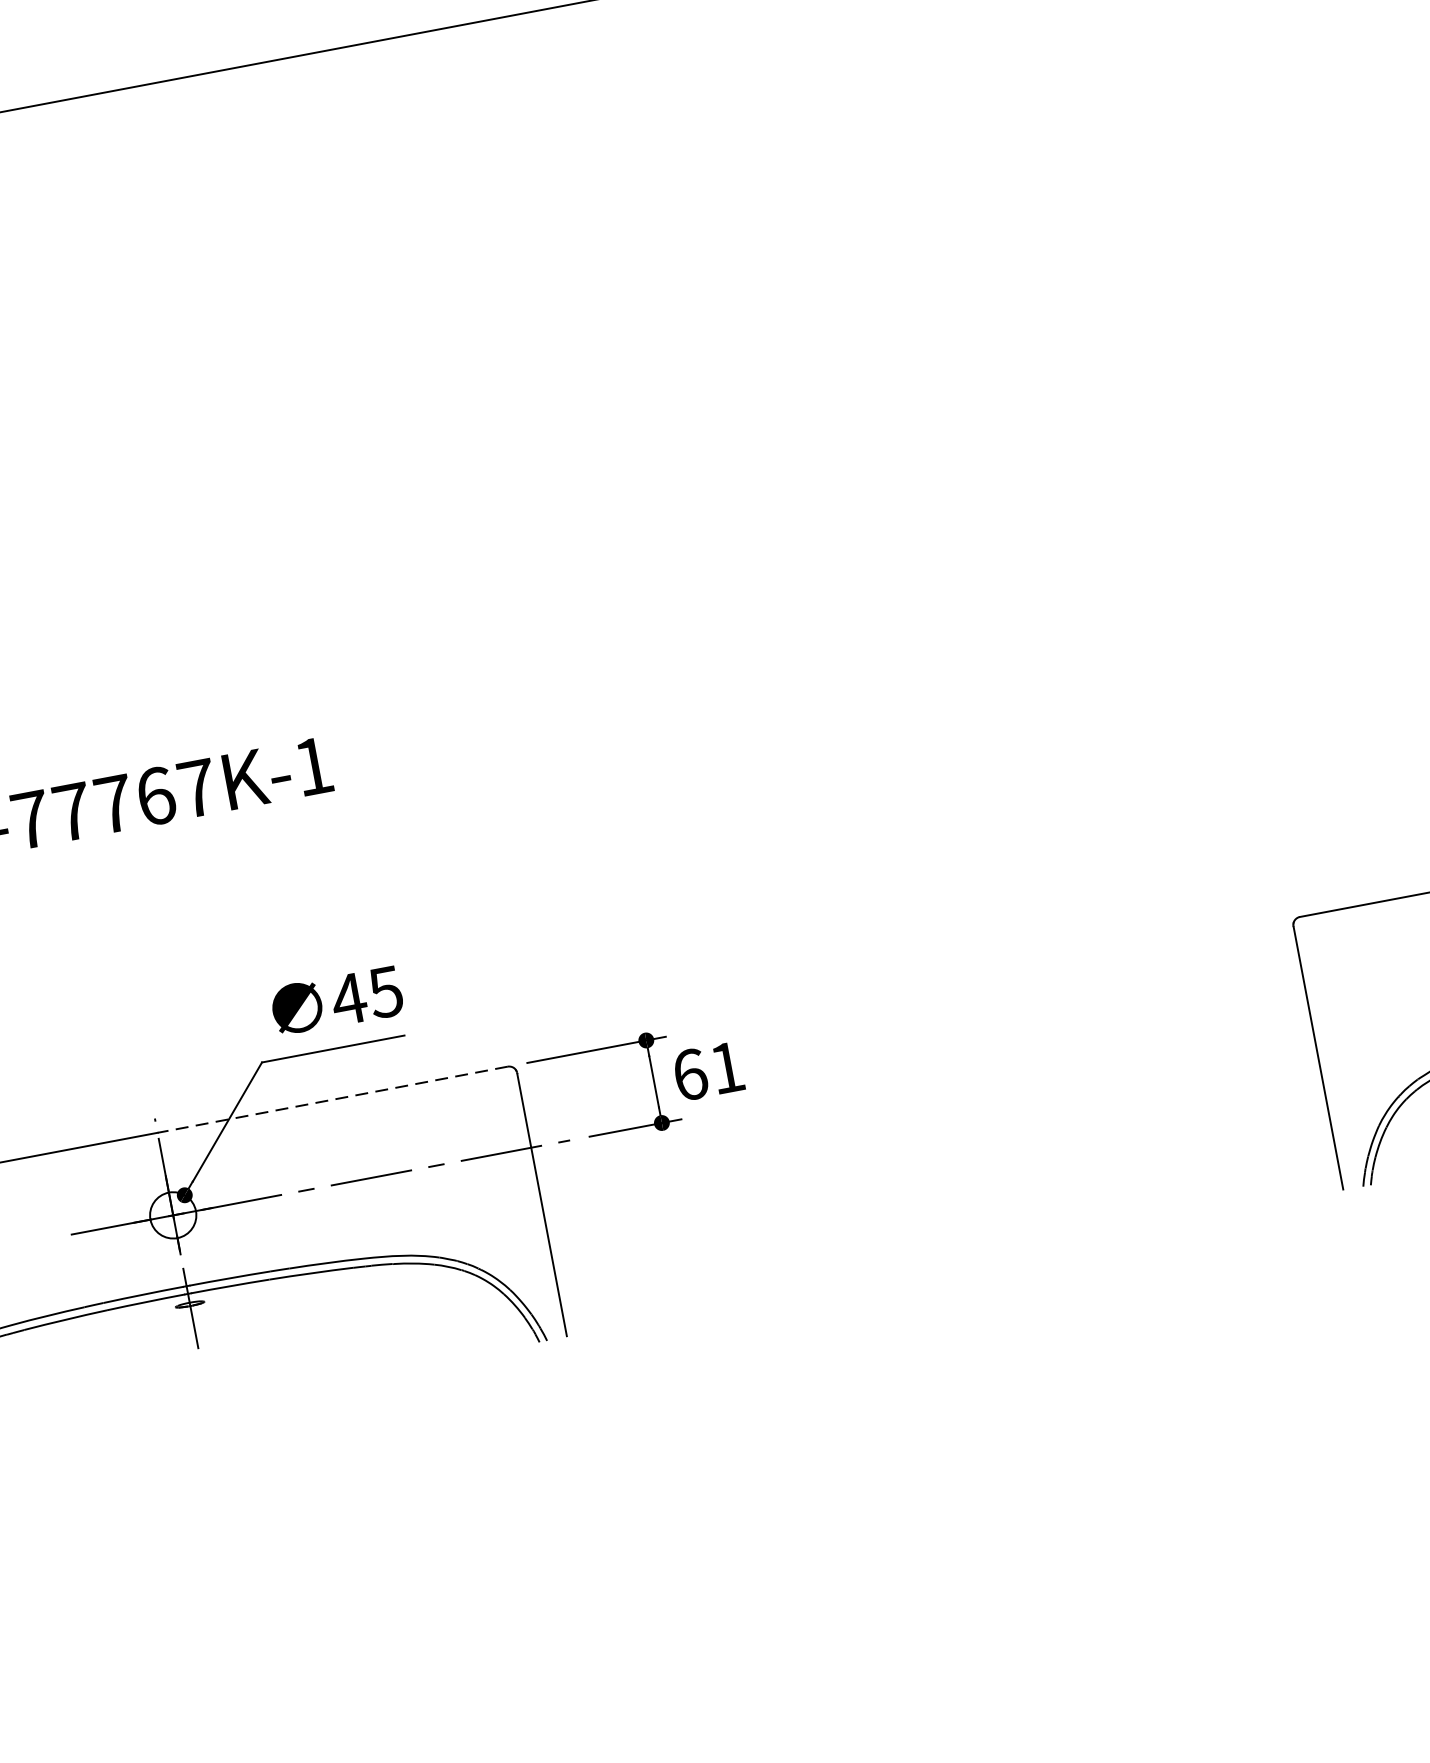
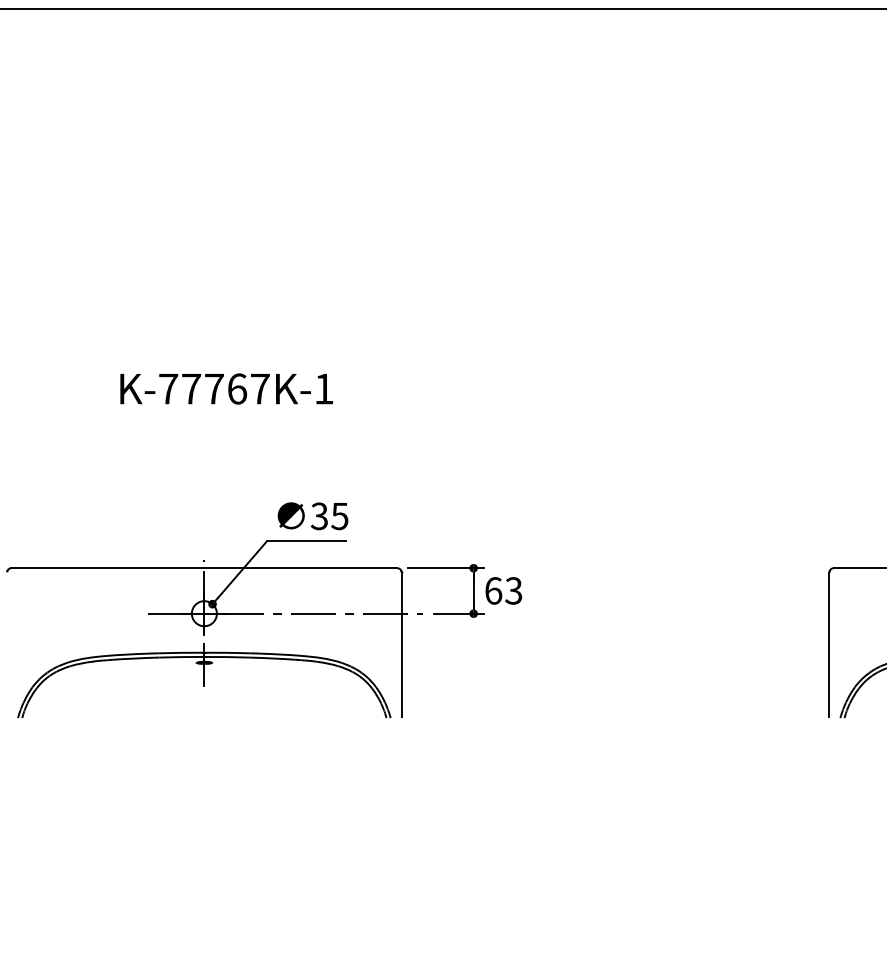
text: (348, 999) -> (319, 516), 45 -> 35
text: (726, 1067) -> (513, 590), 61 -> 63
line: (332, 1100) -> (300, 568), dashed -> solid

